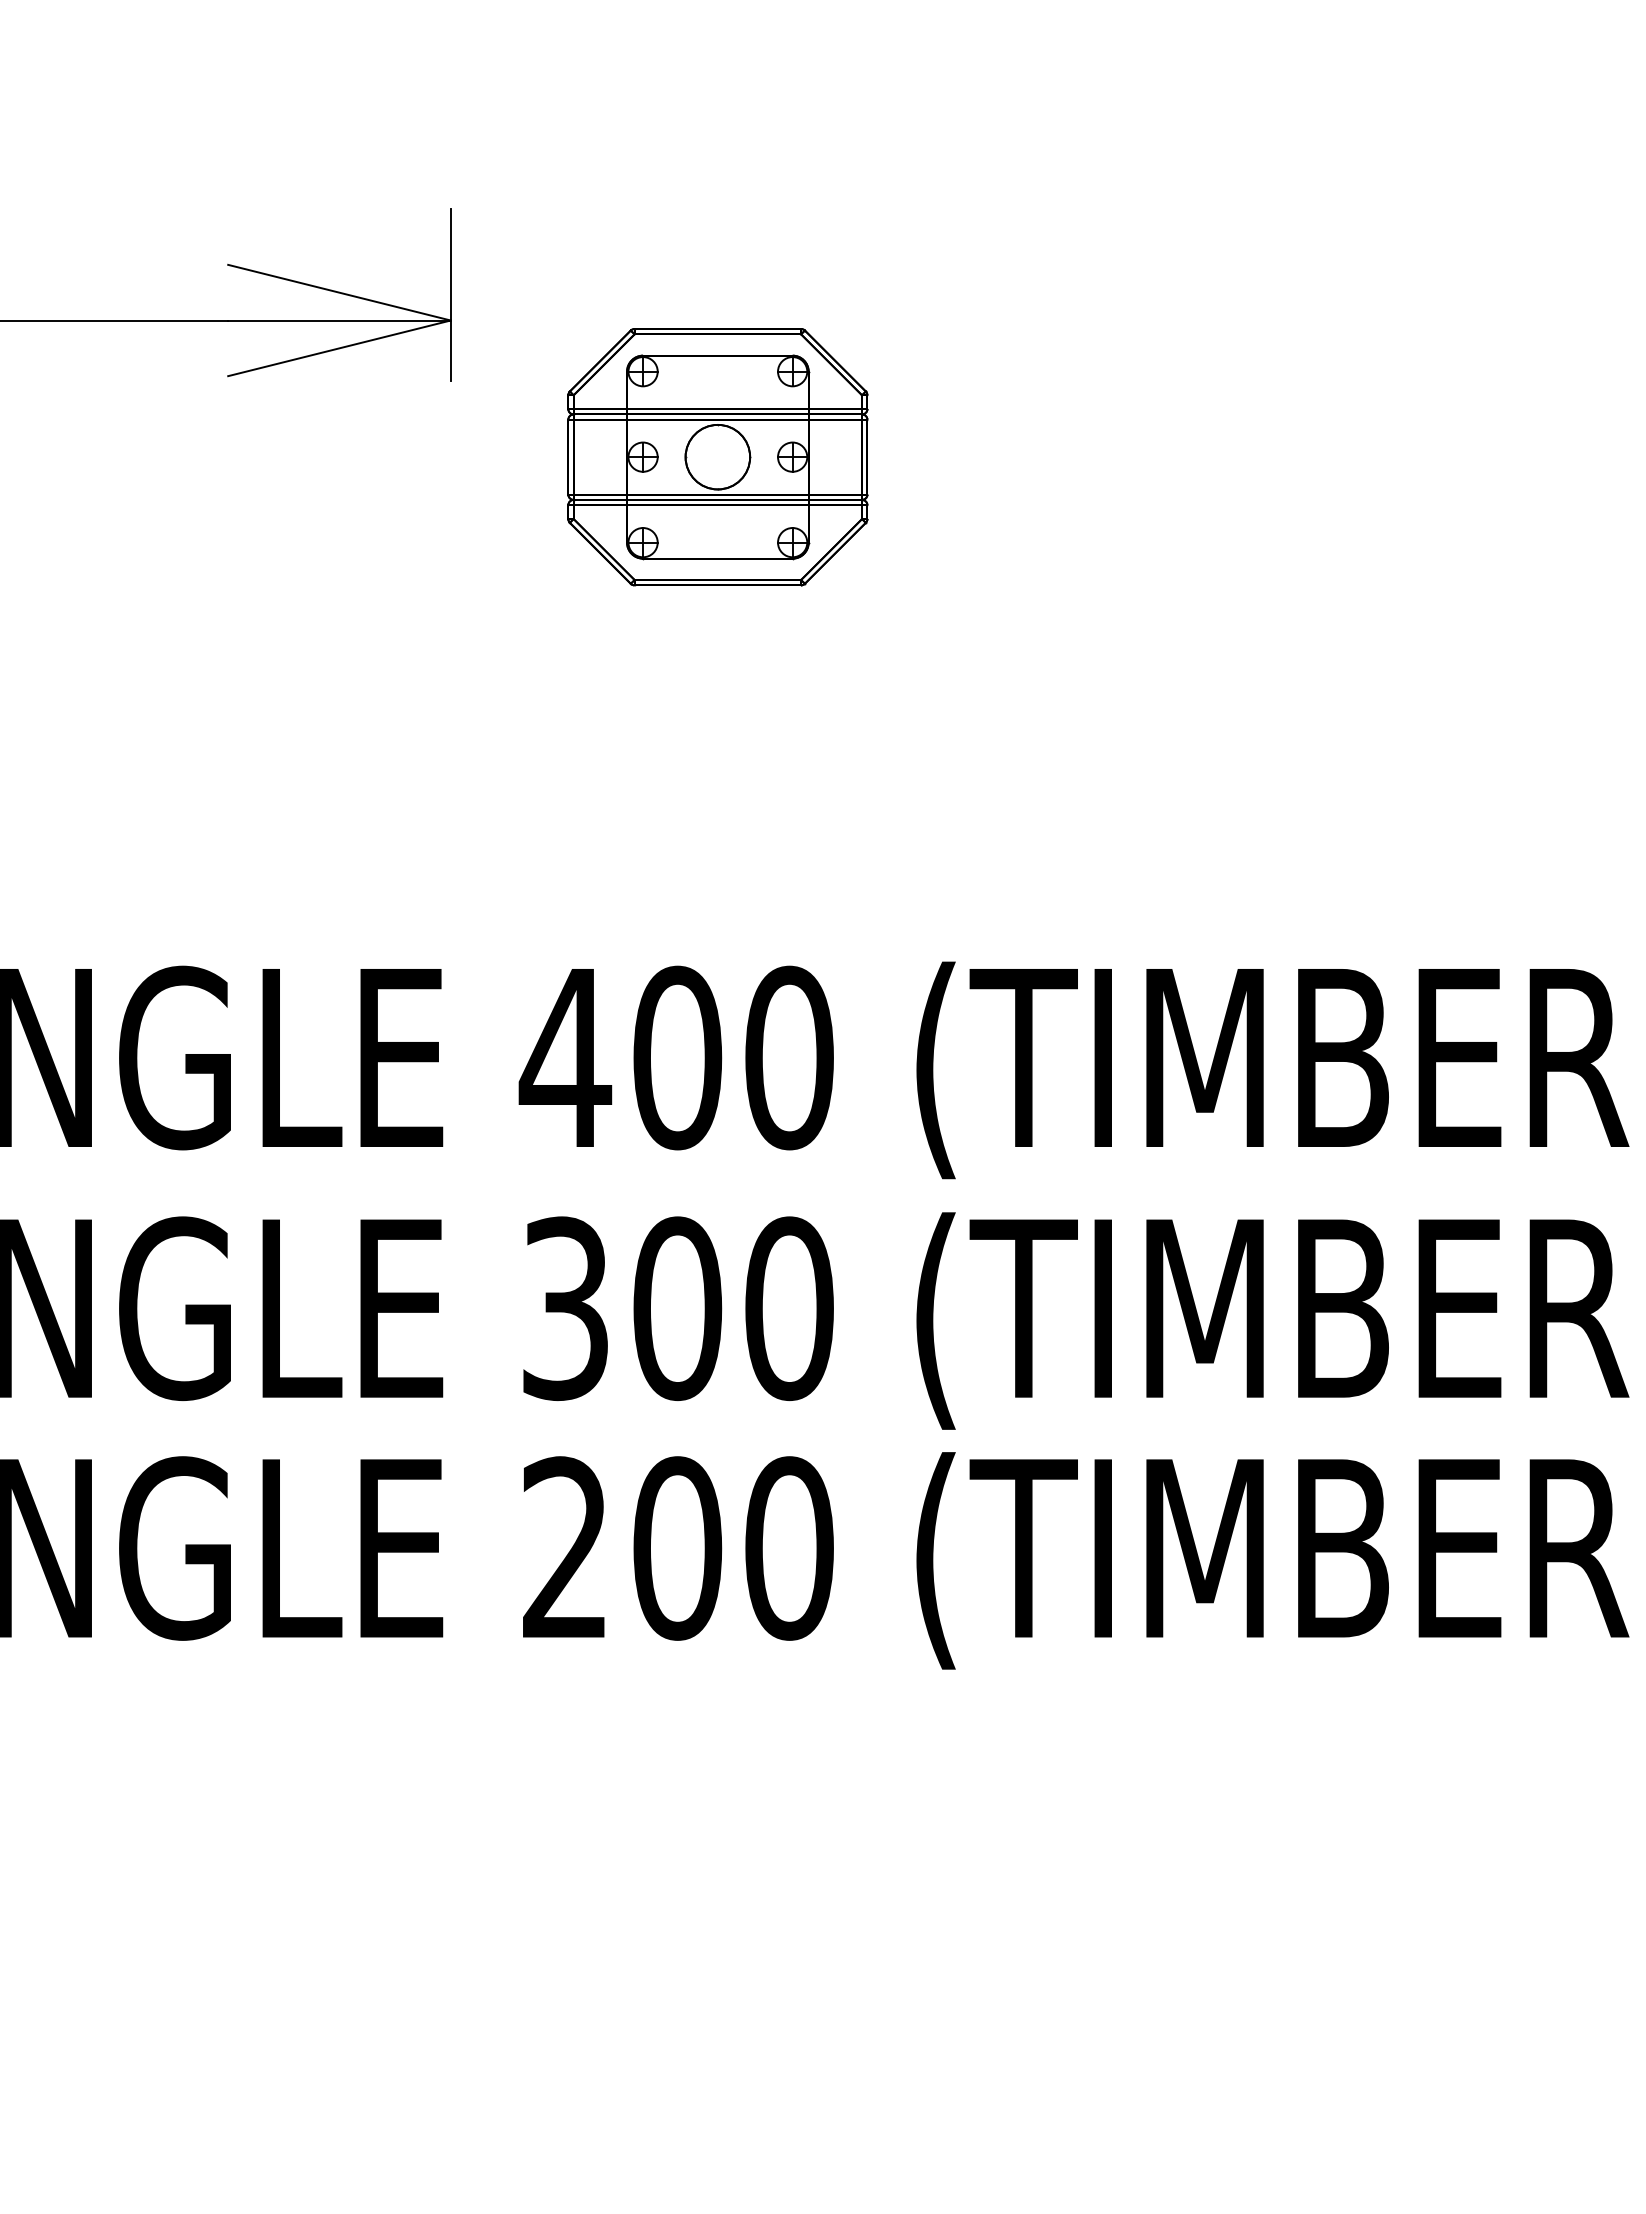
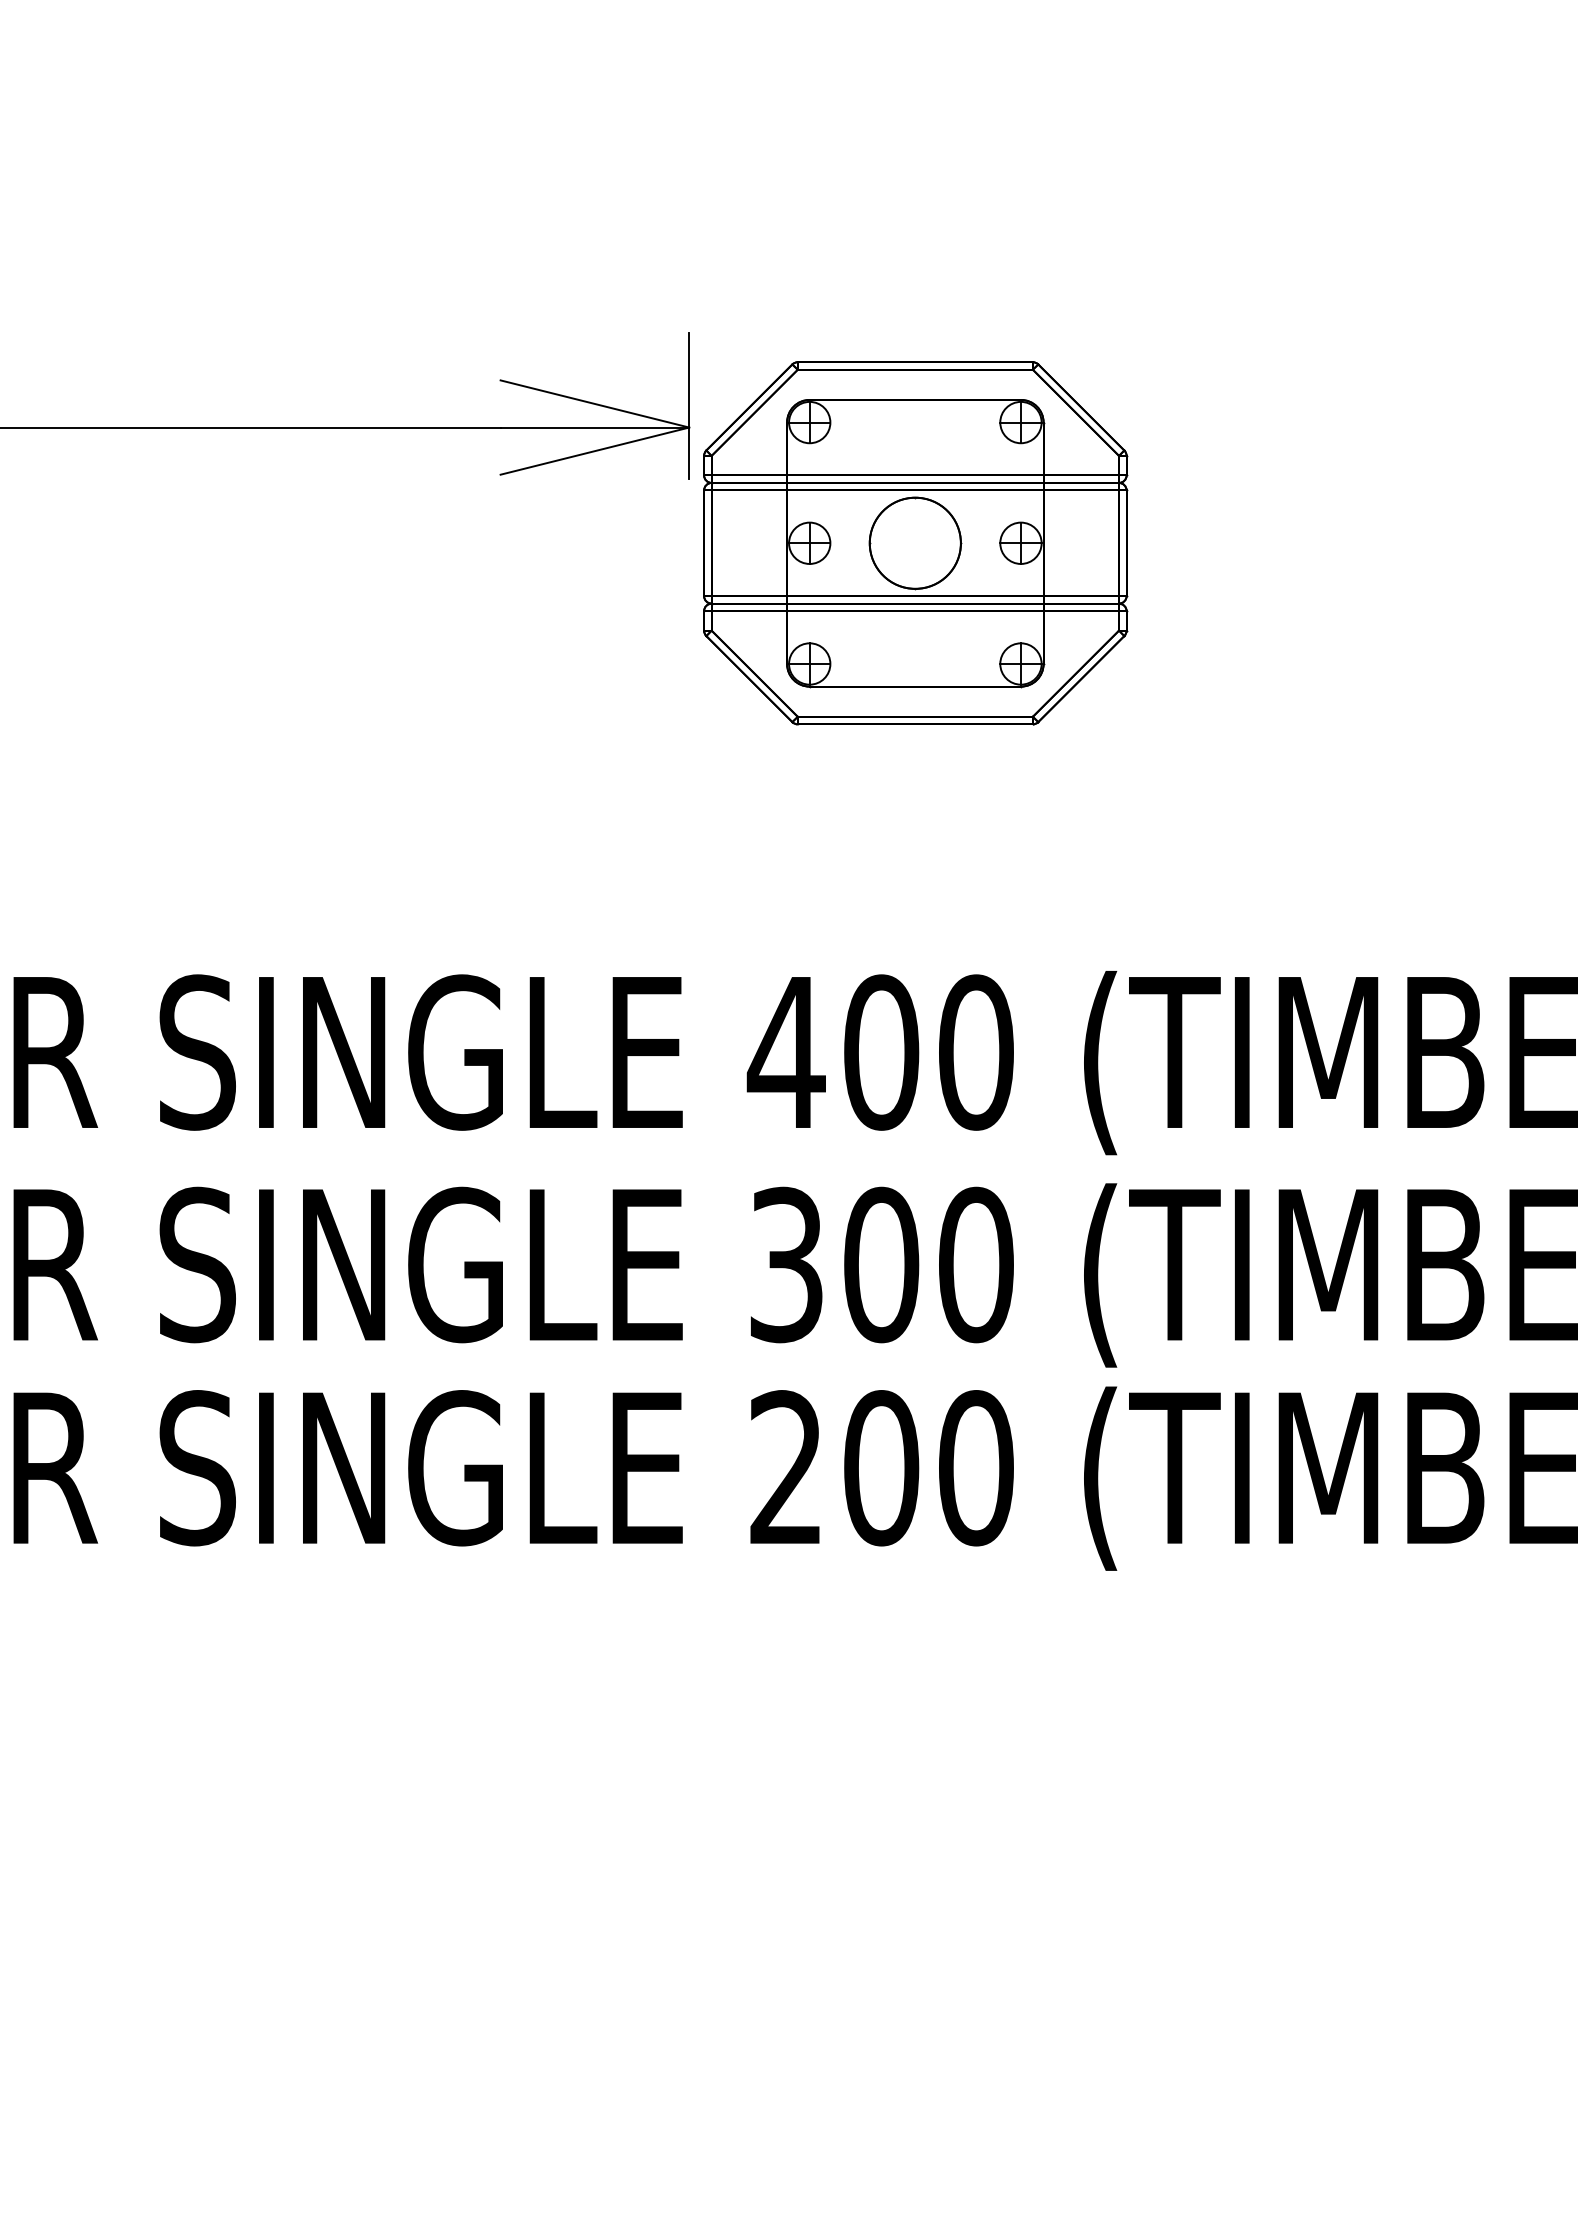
part: (717, 457) -> (915, 543), size x1.67

